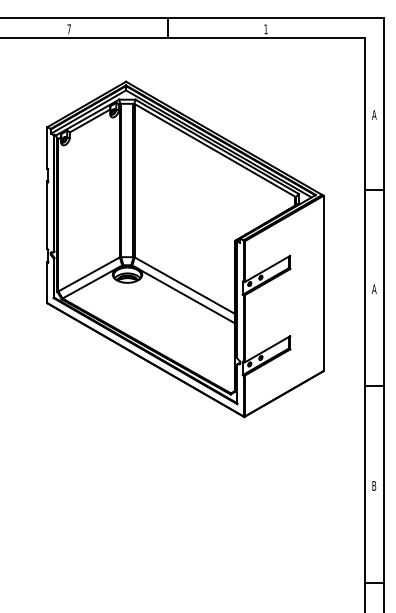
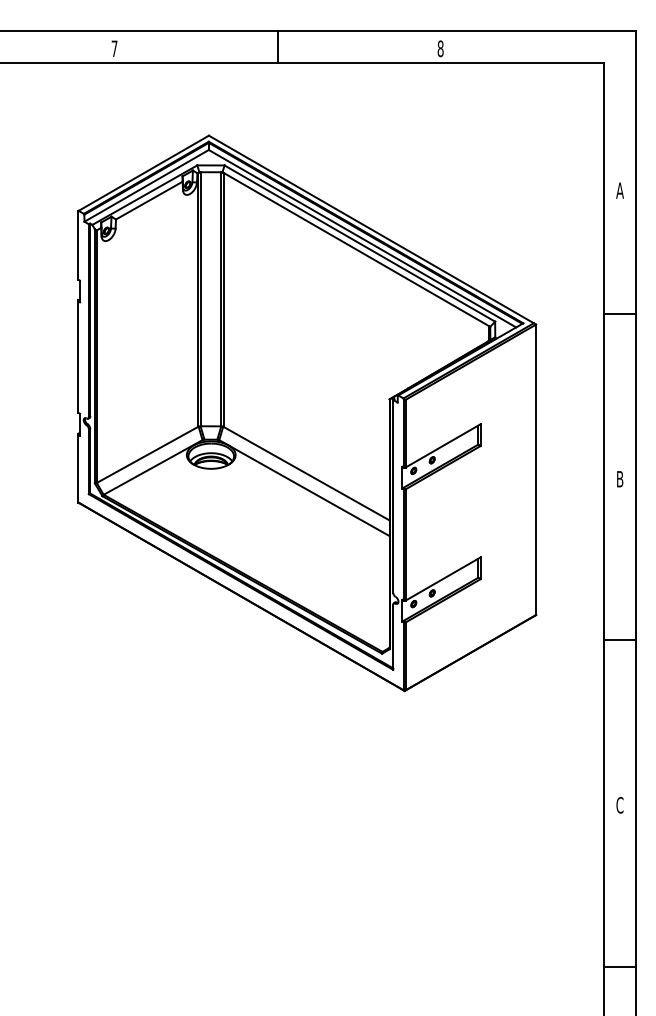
text: (265, 29) -> (439, 49), 1 -> 8
text: (374, 288) -> (620, 478), A -> B
text: (374, 485) -> (620, 804), B -> C

